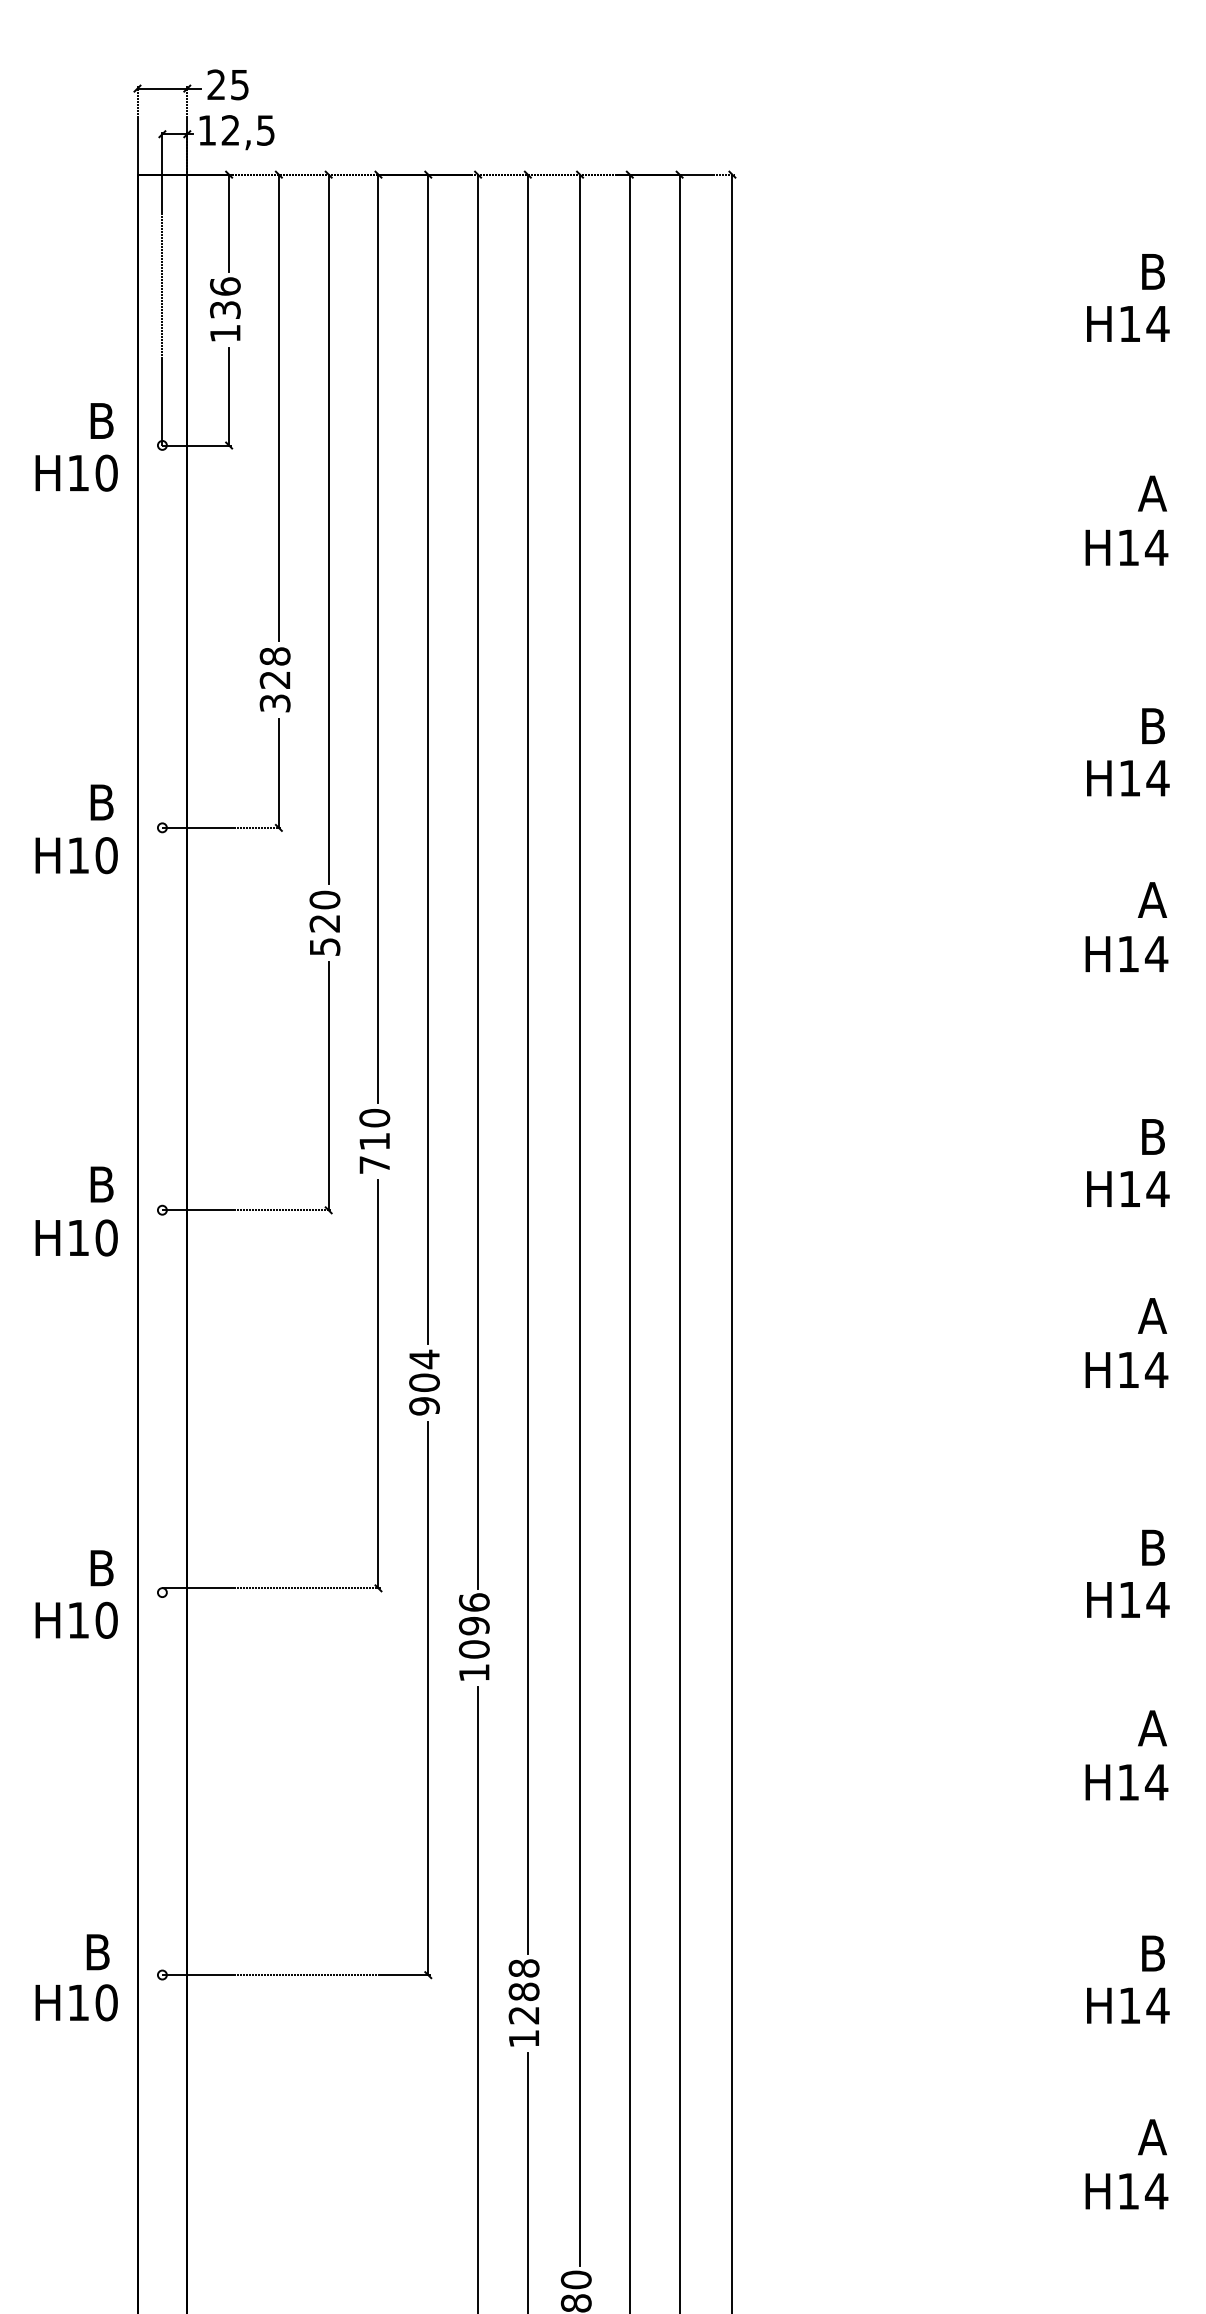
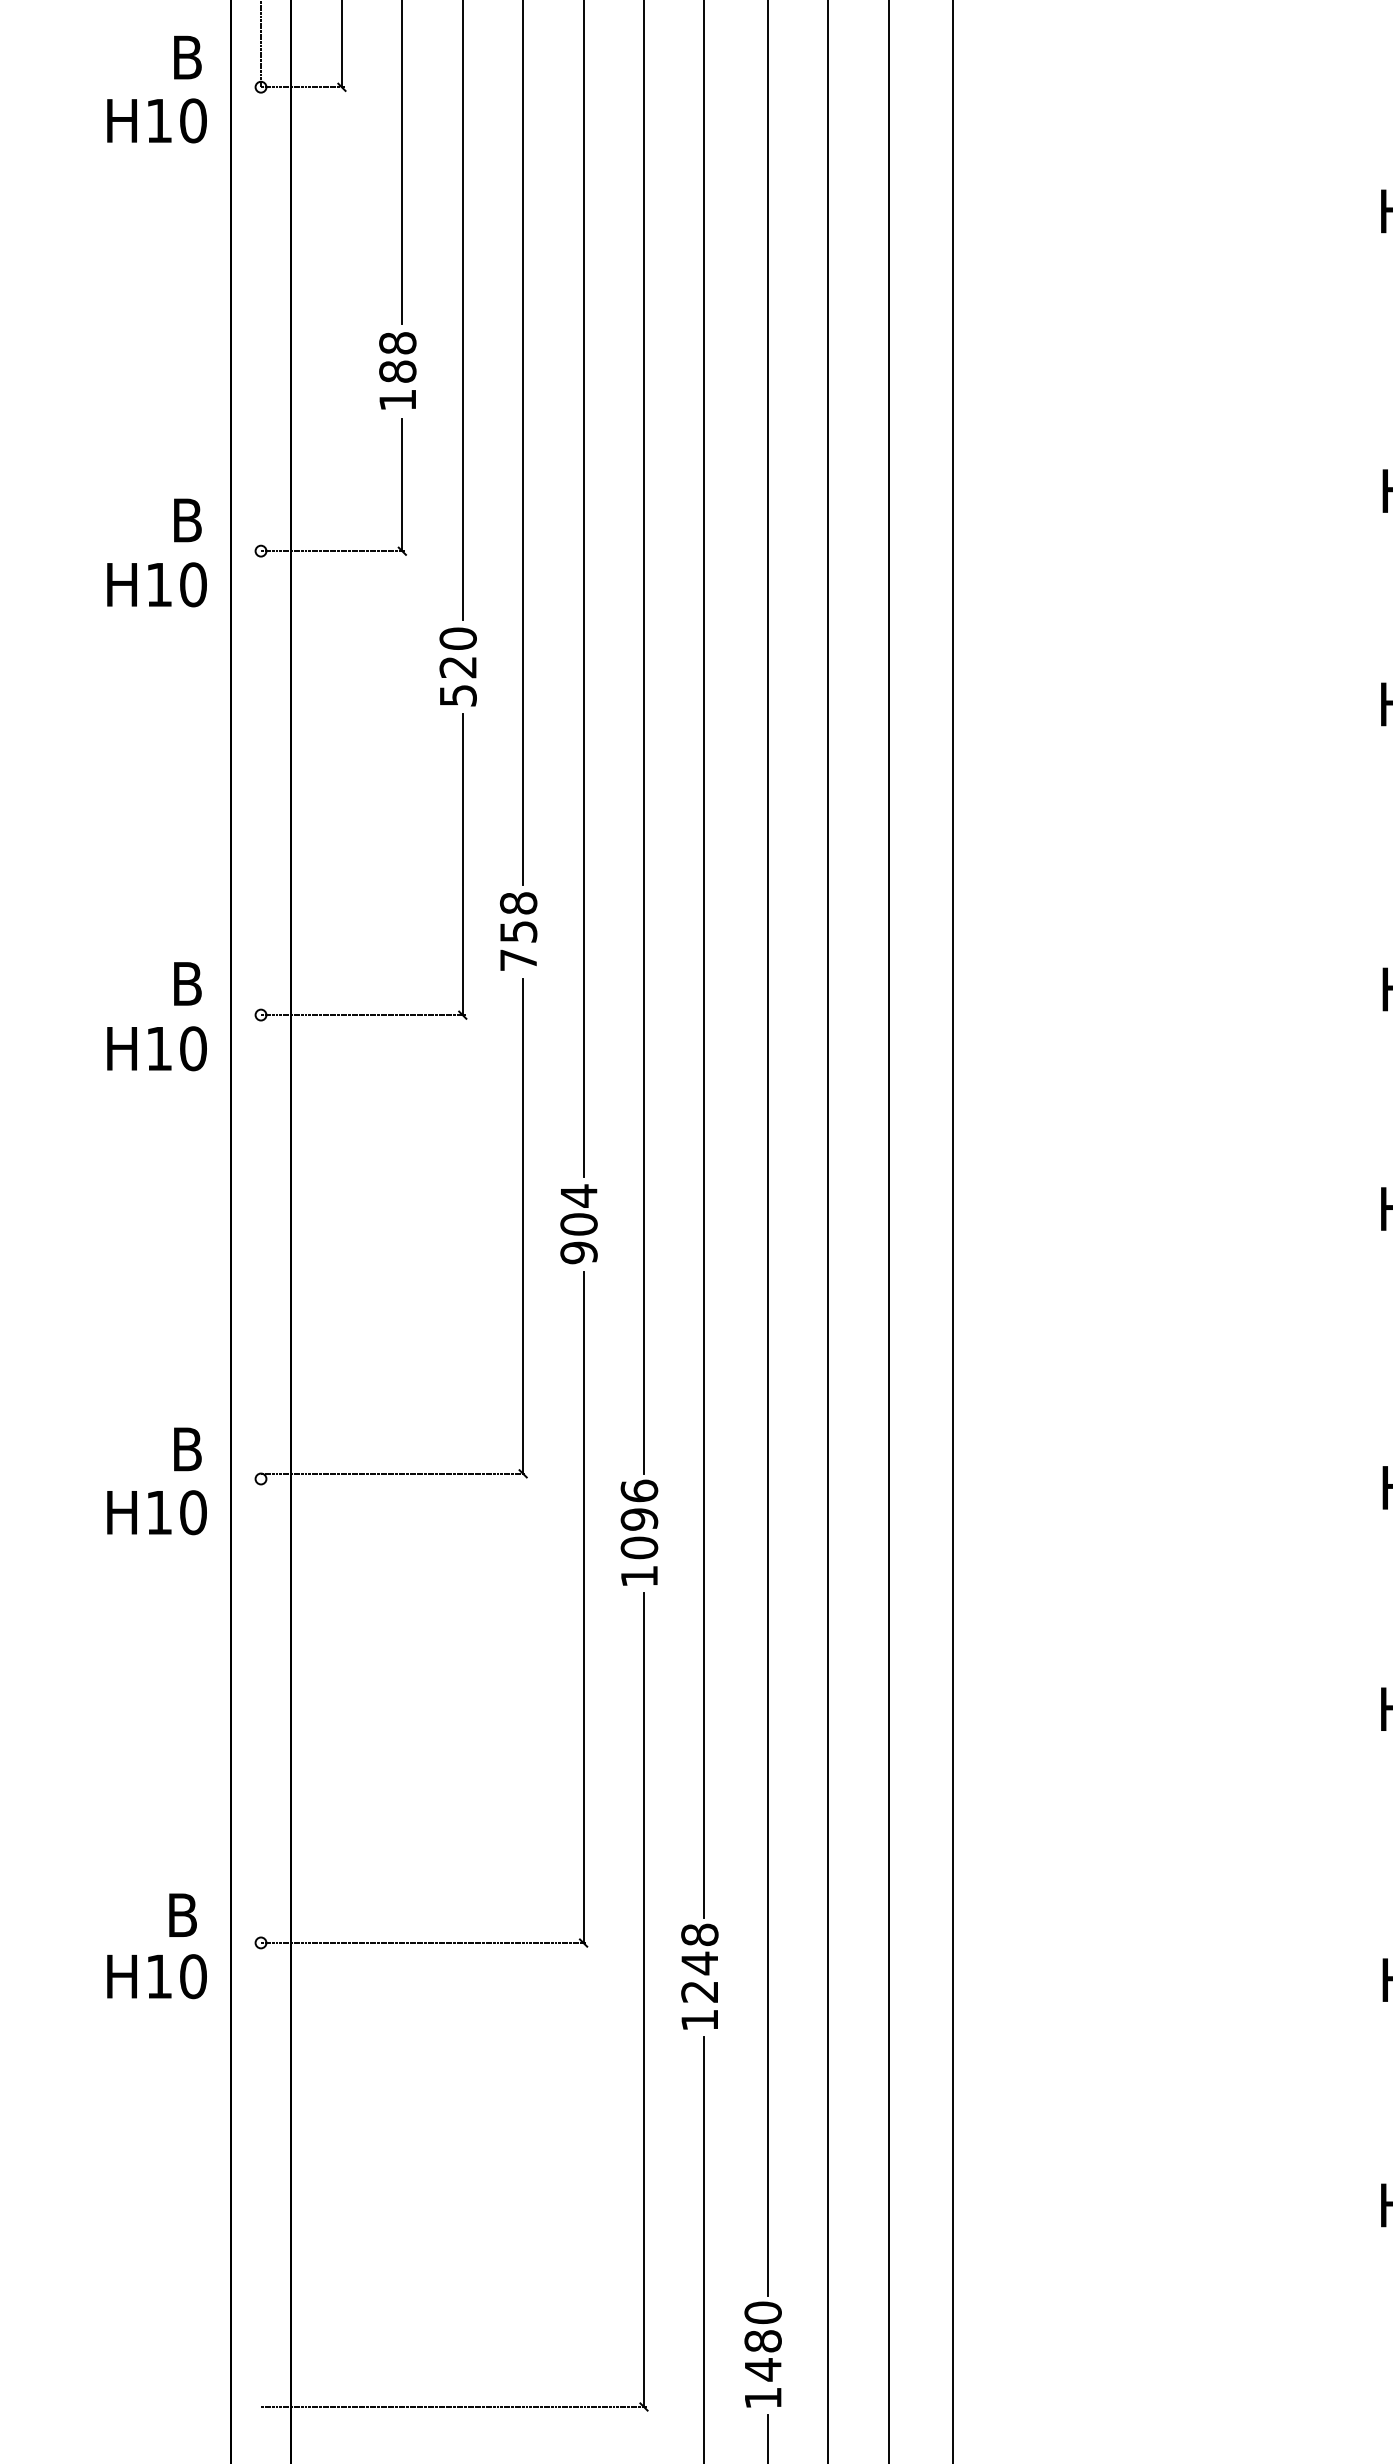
text: (274, 691) -> (397, 385), 328 -> 188
text: (374, 1129) -> (518, 917), 710 -> 758
text: (523, 1991) -> (699, 1962), 1288 -> 1248

